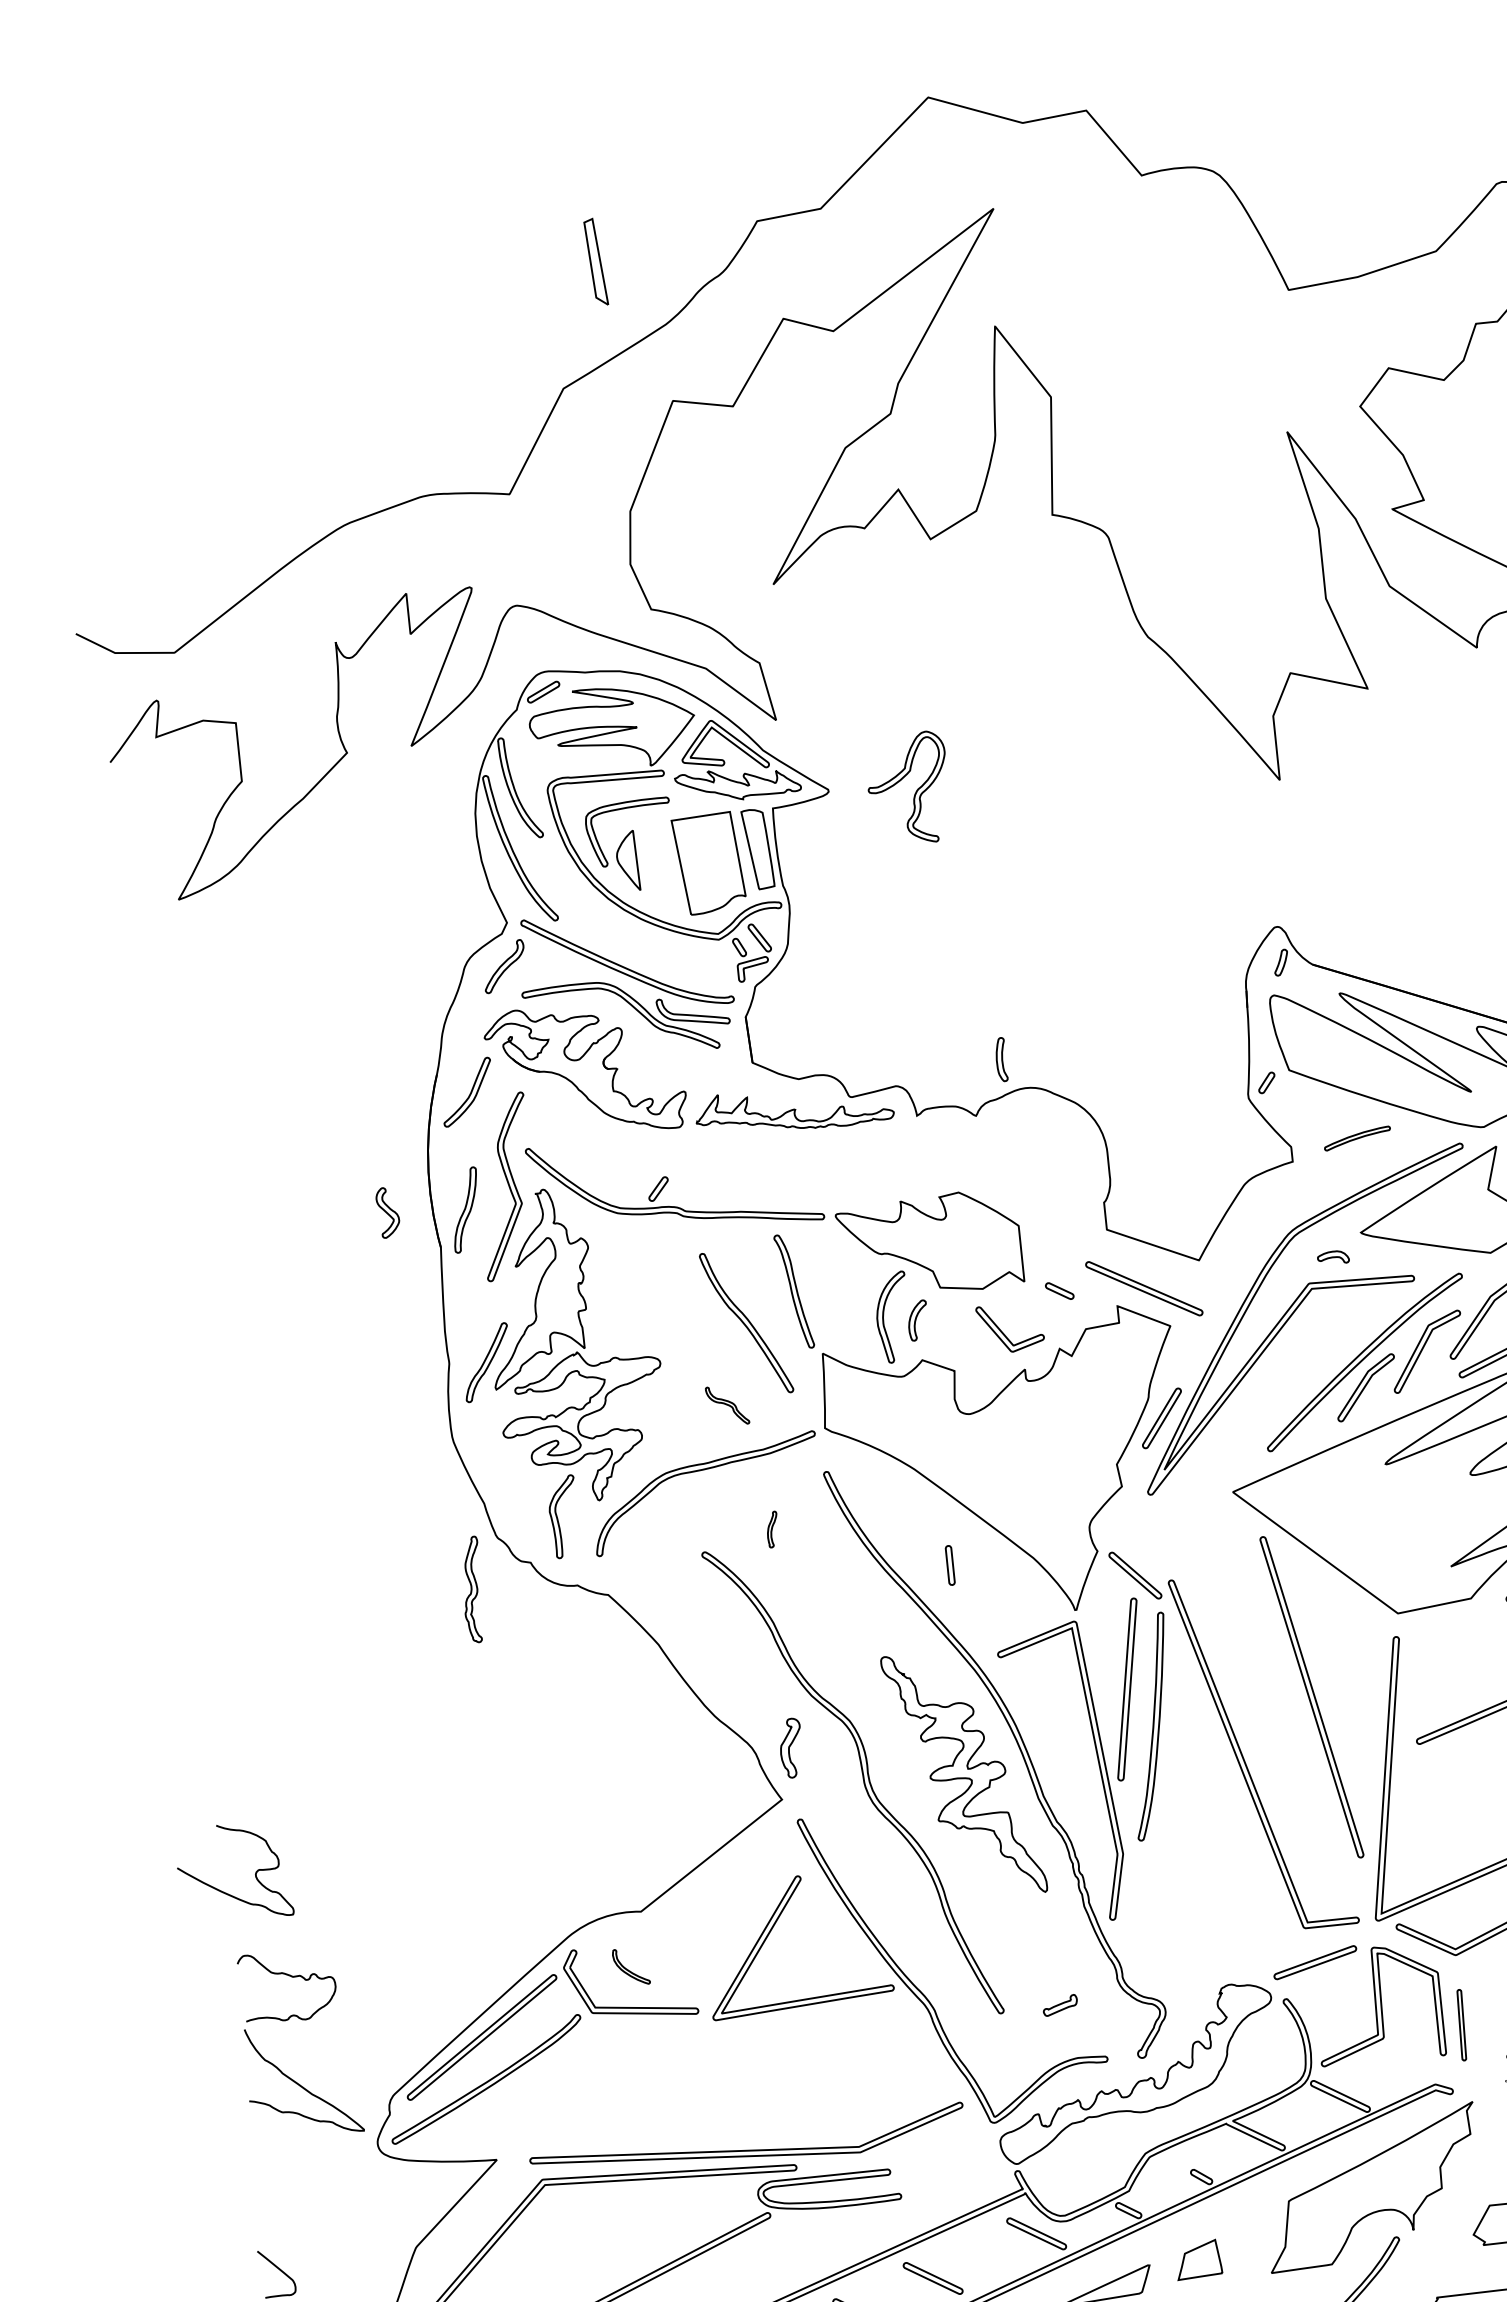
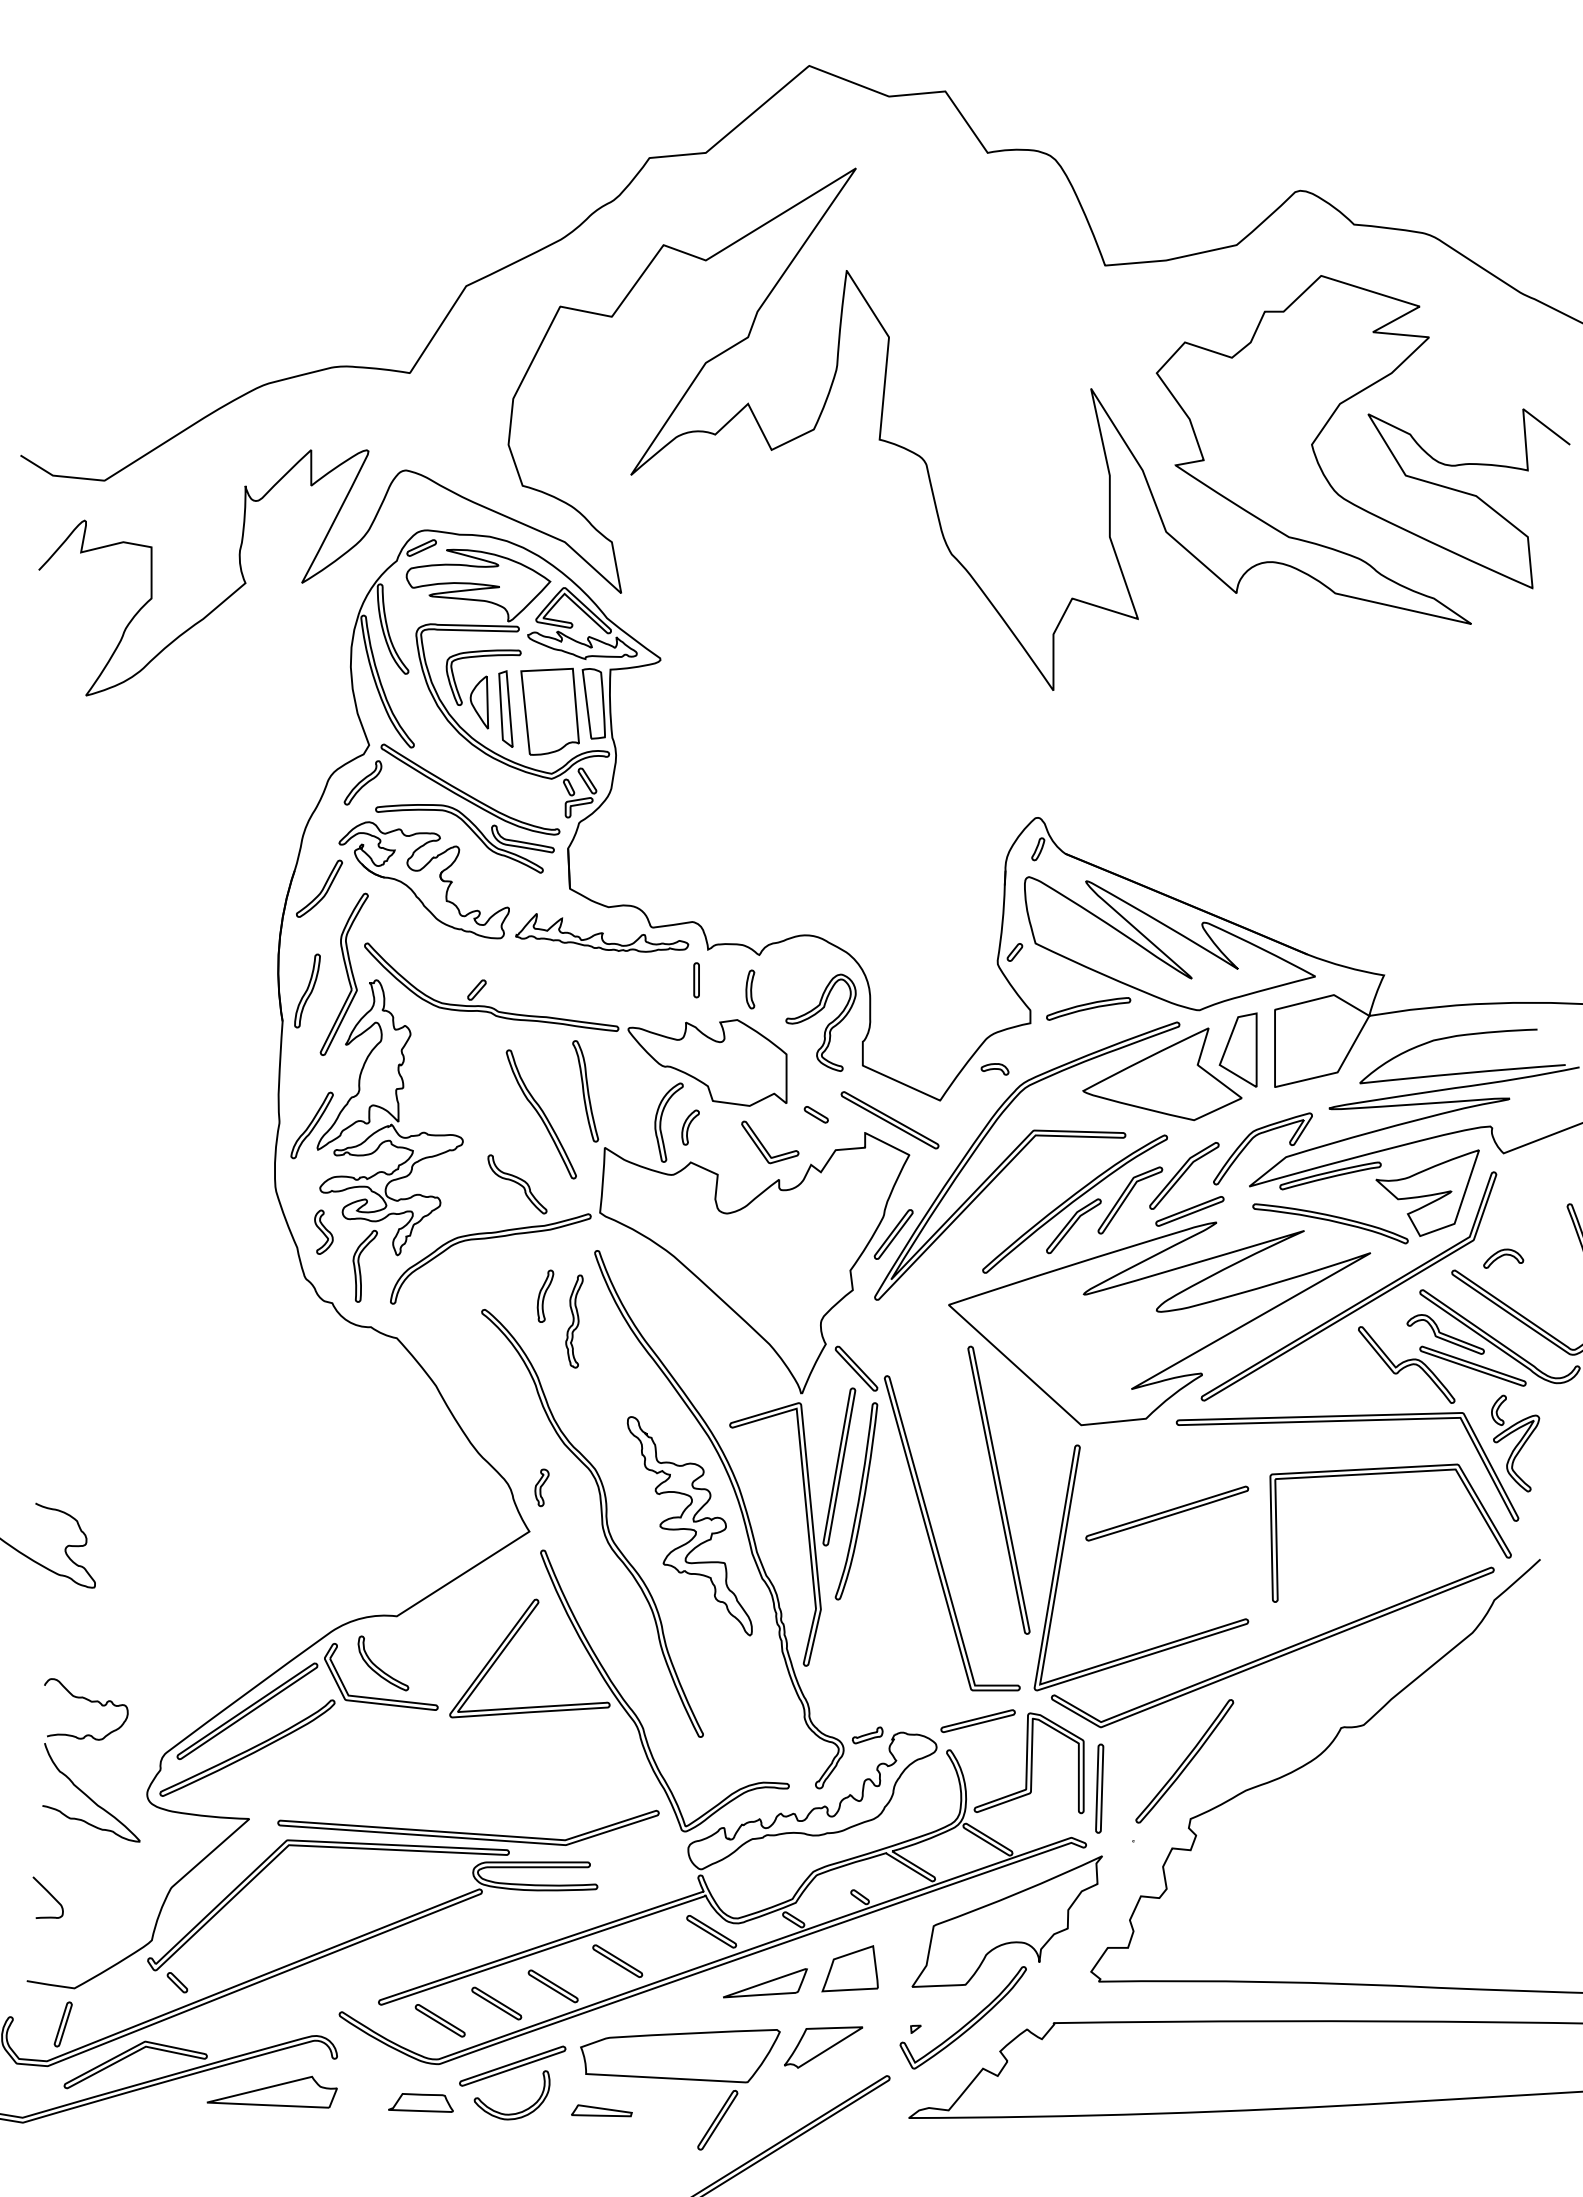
part: (595, 261) -> (505, 708), moved
part: (914, 793) -> (825, 1027), moved
part: (1001, 1059) -> (750, 989), moved
part: (1357, 1138) -> (1088, 1008), size x1.43
part: (387, 1211) -> (323, 1231), moved
part: (1332, 1258) -> (994, 1069), moved
part: (727, 1405) -> (517, 1184), size x1.67
part: (772, 1528) -> (545, 1295), size x1.67
part: (950, 1565) -> (696, 980), moved
part: (472, 1589) -> (574, 1321), moved
part: (790, 1747) -> (541, 1487), size x0.71
part: (631, 1966) -> (383, 1663), size x1.67
part: (1060, 2005) -> (867, 1735), moved
part: (301, 2020) -> (95, 1740), moved
part: (1461, 2025) -> (1099, 1788), size x1.43
part: (1197, 2259) -> (849, 1968), size x1.43

